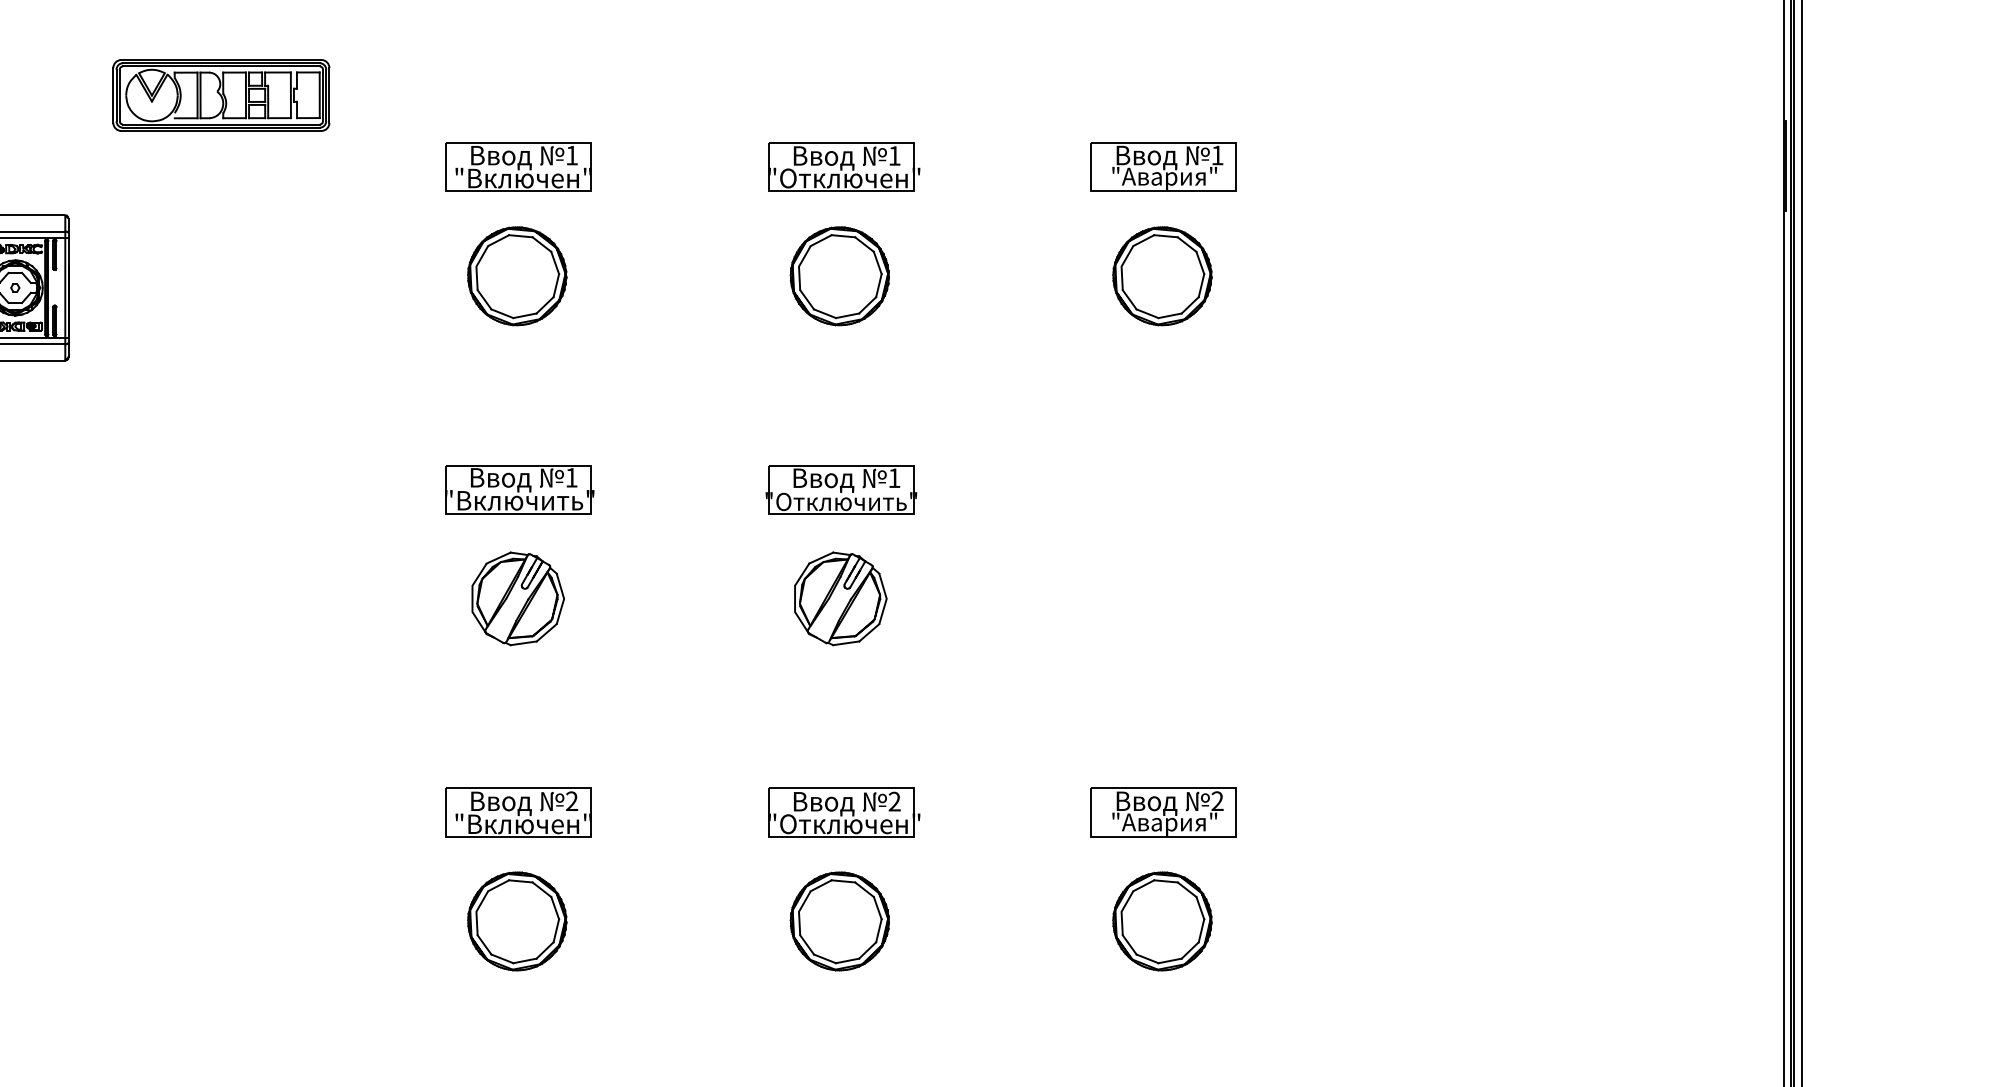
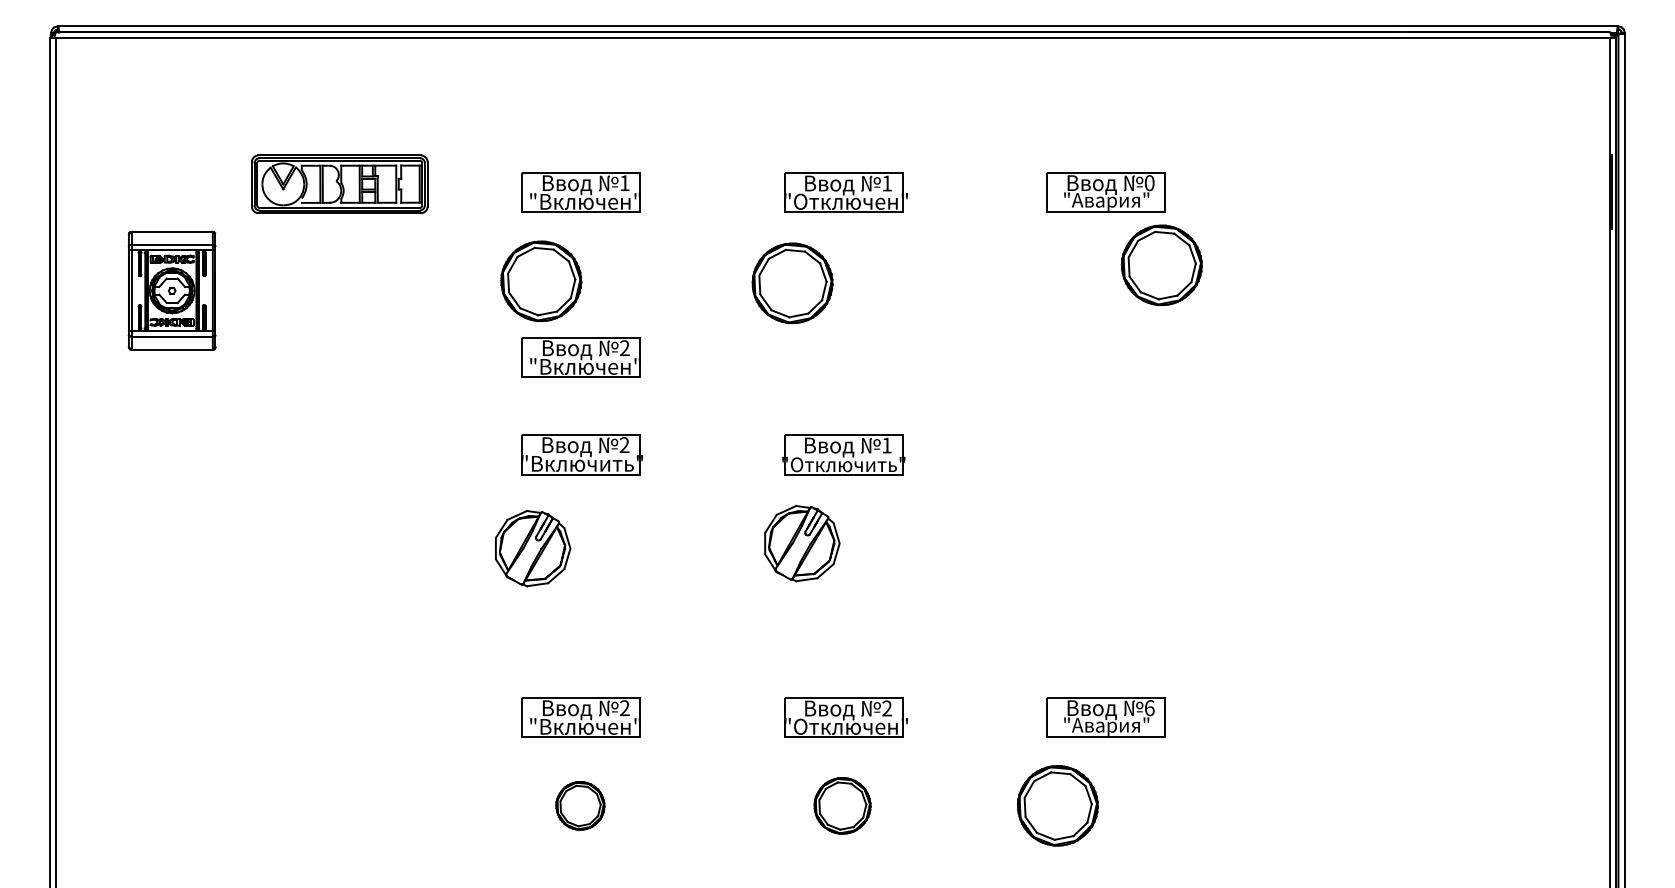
part: (221, 94) -> (339, 183), moved
text: (1217, 155) -> (1149, 183), 1 -> 0
part: (517, 276) -> (541, 281), moved
part: (839, 276) -> (792, 283), moved
part: (1162, 276) -> (1161, 265), moved
part: (517, 369) -> (580, 357), added
text: (571, 476) -> (624, 444), 1 -> 2
part: (518, 598) -> (533, 548), moved
part: (841, 598) -> (802, 543), moved
text: (1217, 801) -> (1149, 708), 2 -> 6
part: (517, 921) -> (580, 805), size x0.6
part: (839, 921) -> (842, 805), size x0.7
part: (1162, 921) -> (1057, 805), moved

